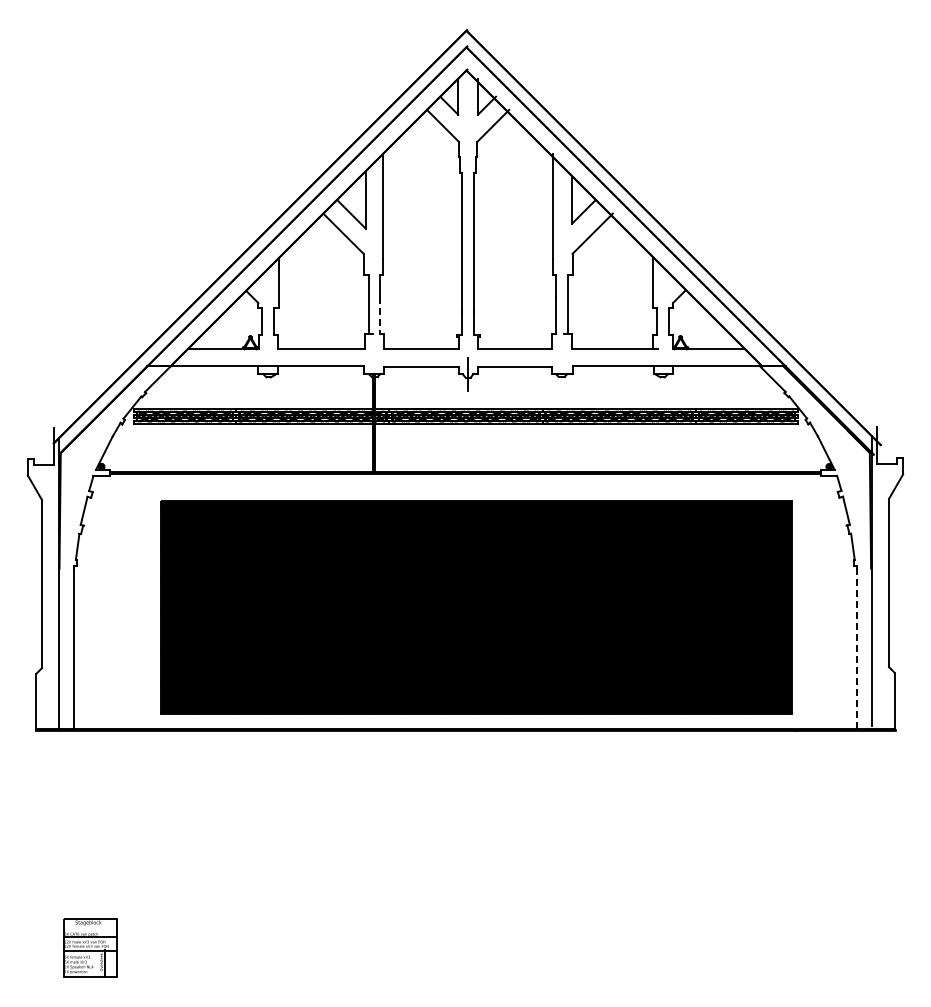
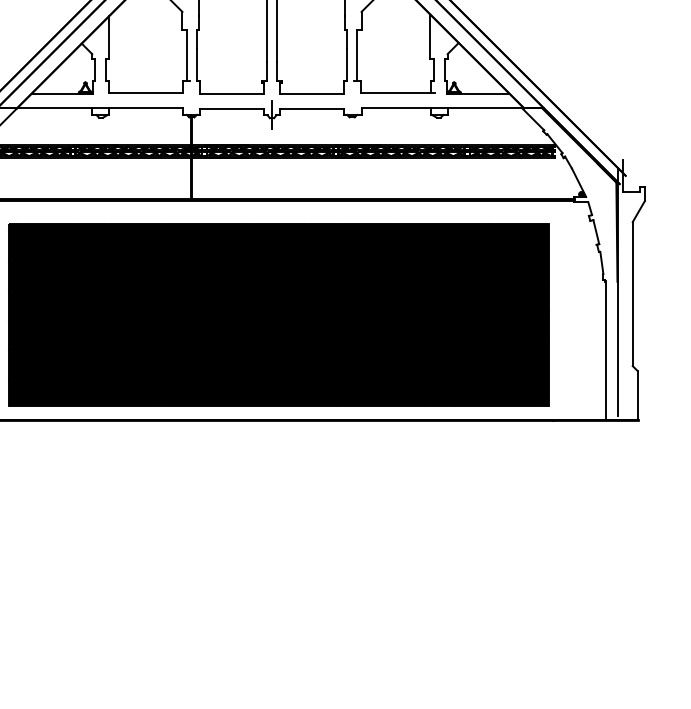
line: (380, 316) -> (196, 65), dashed -> solid
line: (857, 648) -> (605, 350), dashed -> solid

